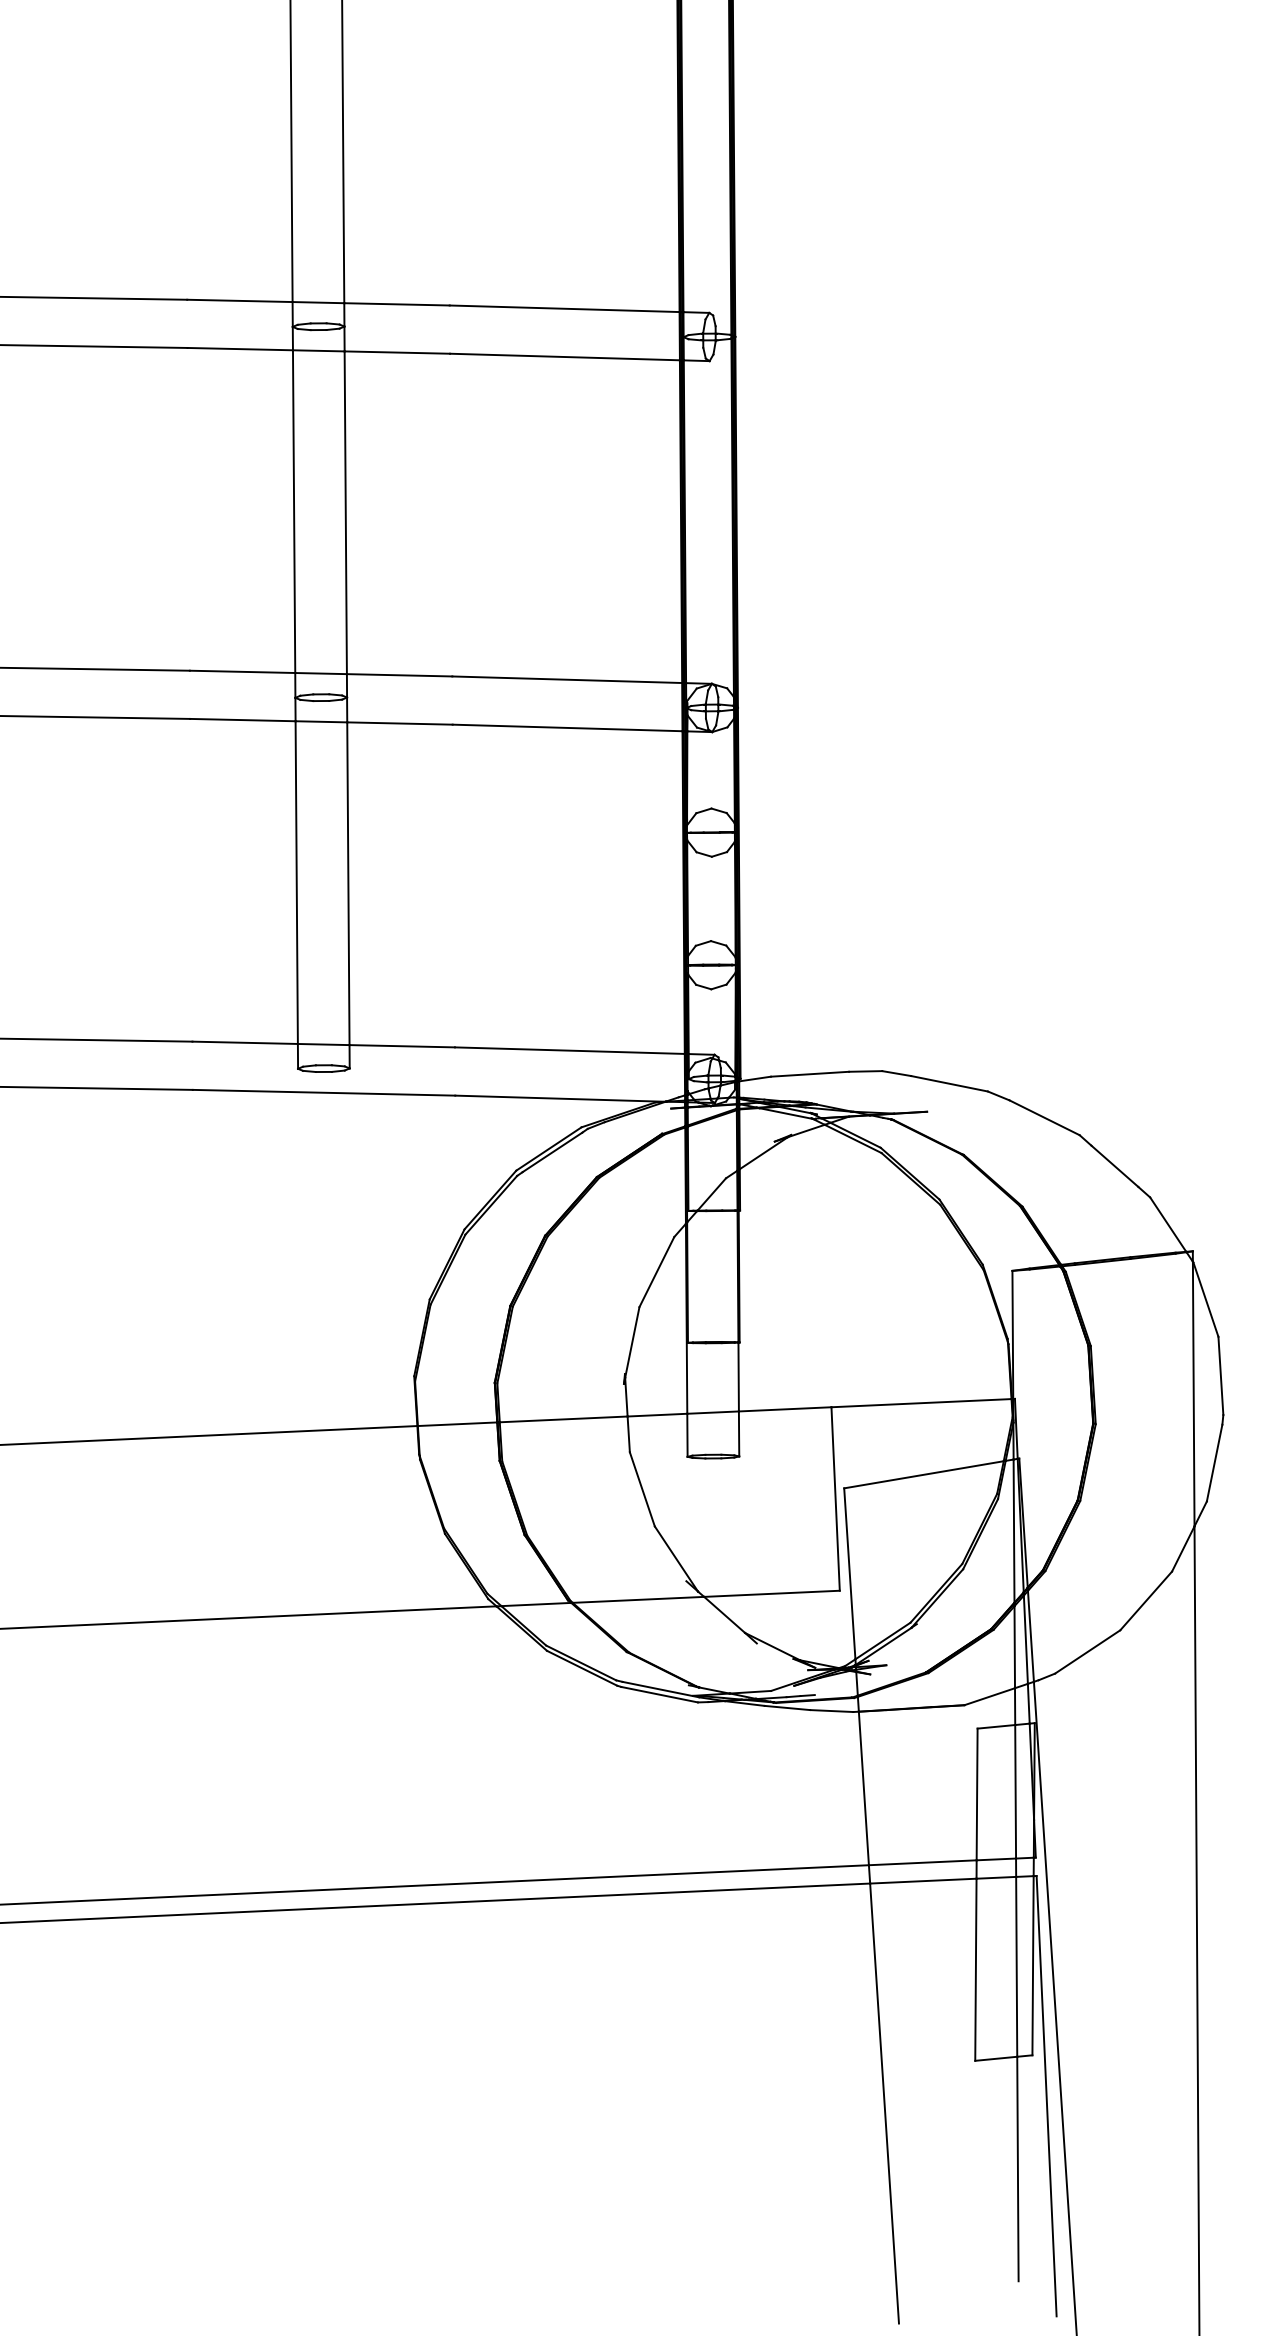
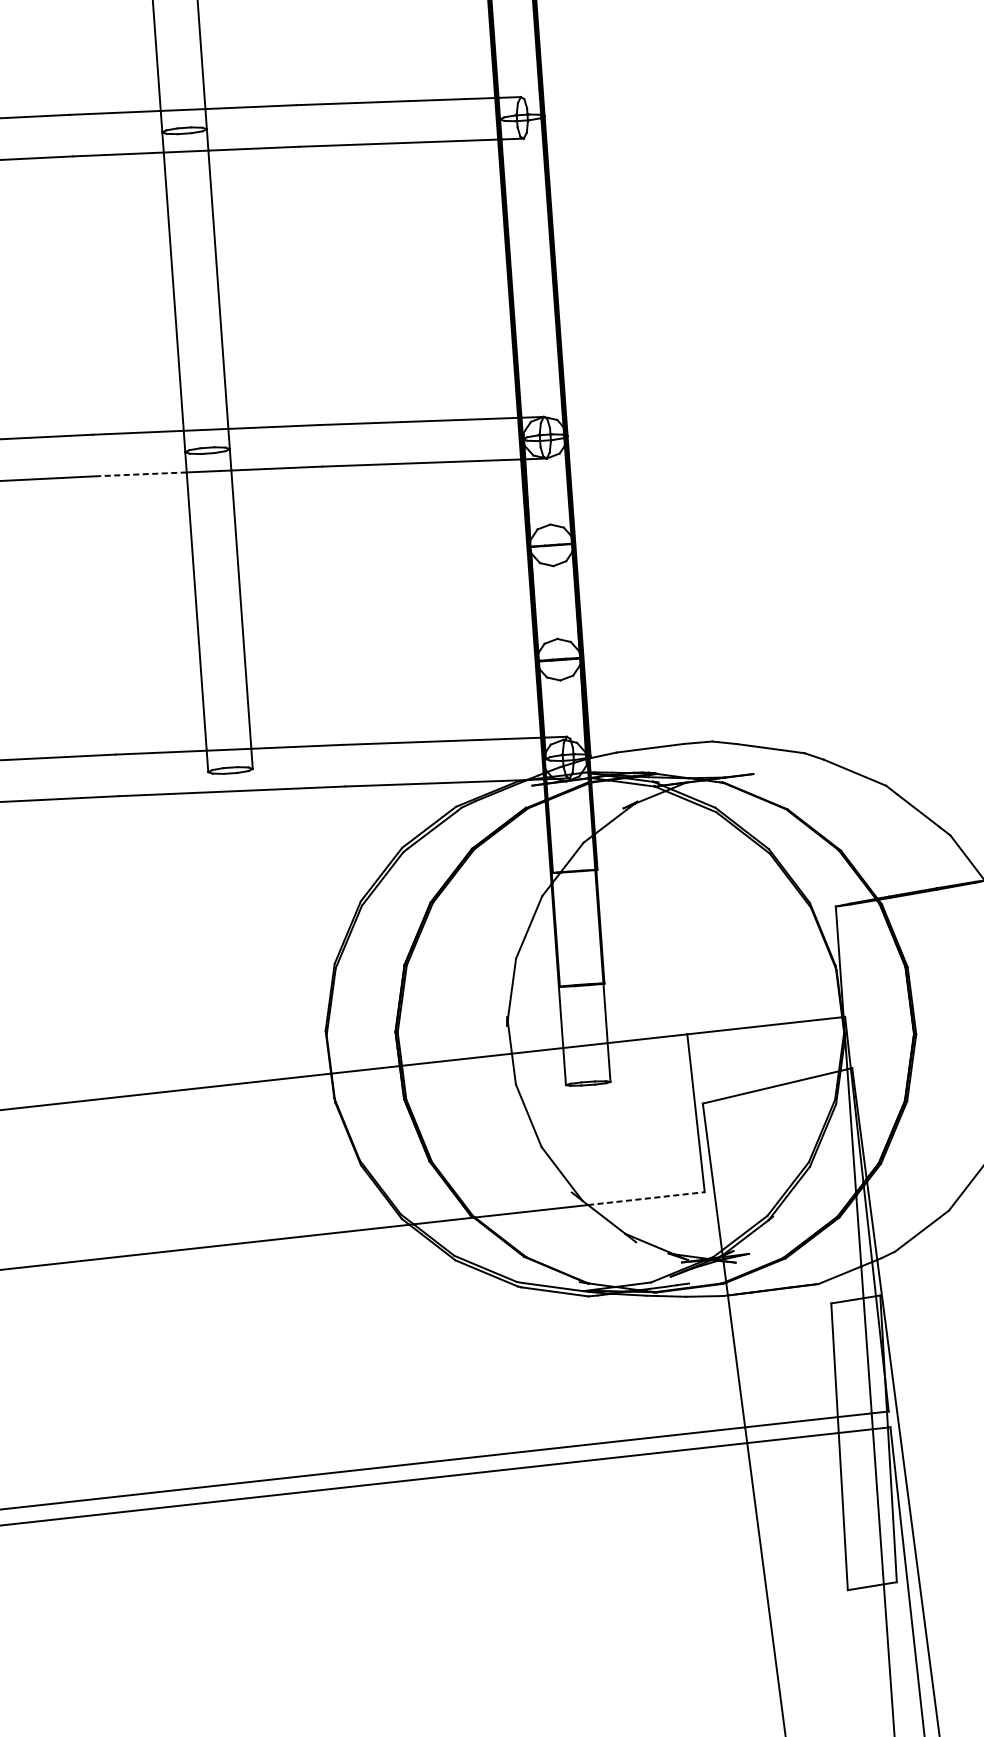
line: (242, 720) -> (140, 474), solid -> dashed
line: (771, 1593) -> (645, 1198), solid -> dashed

